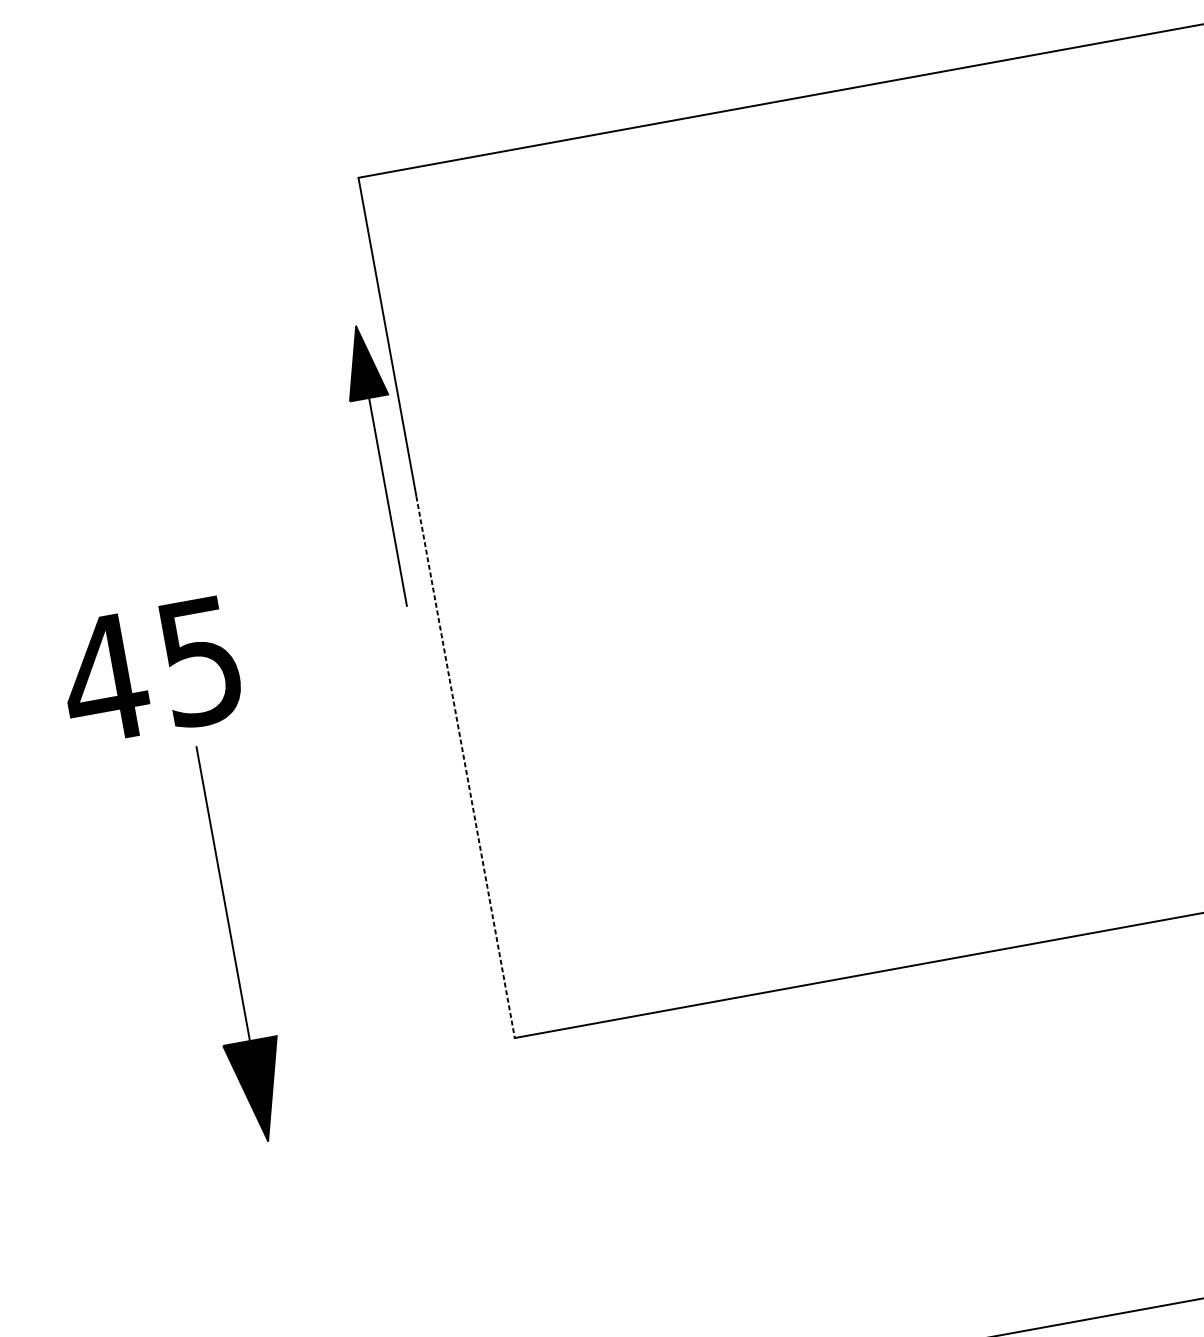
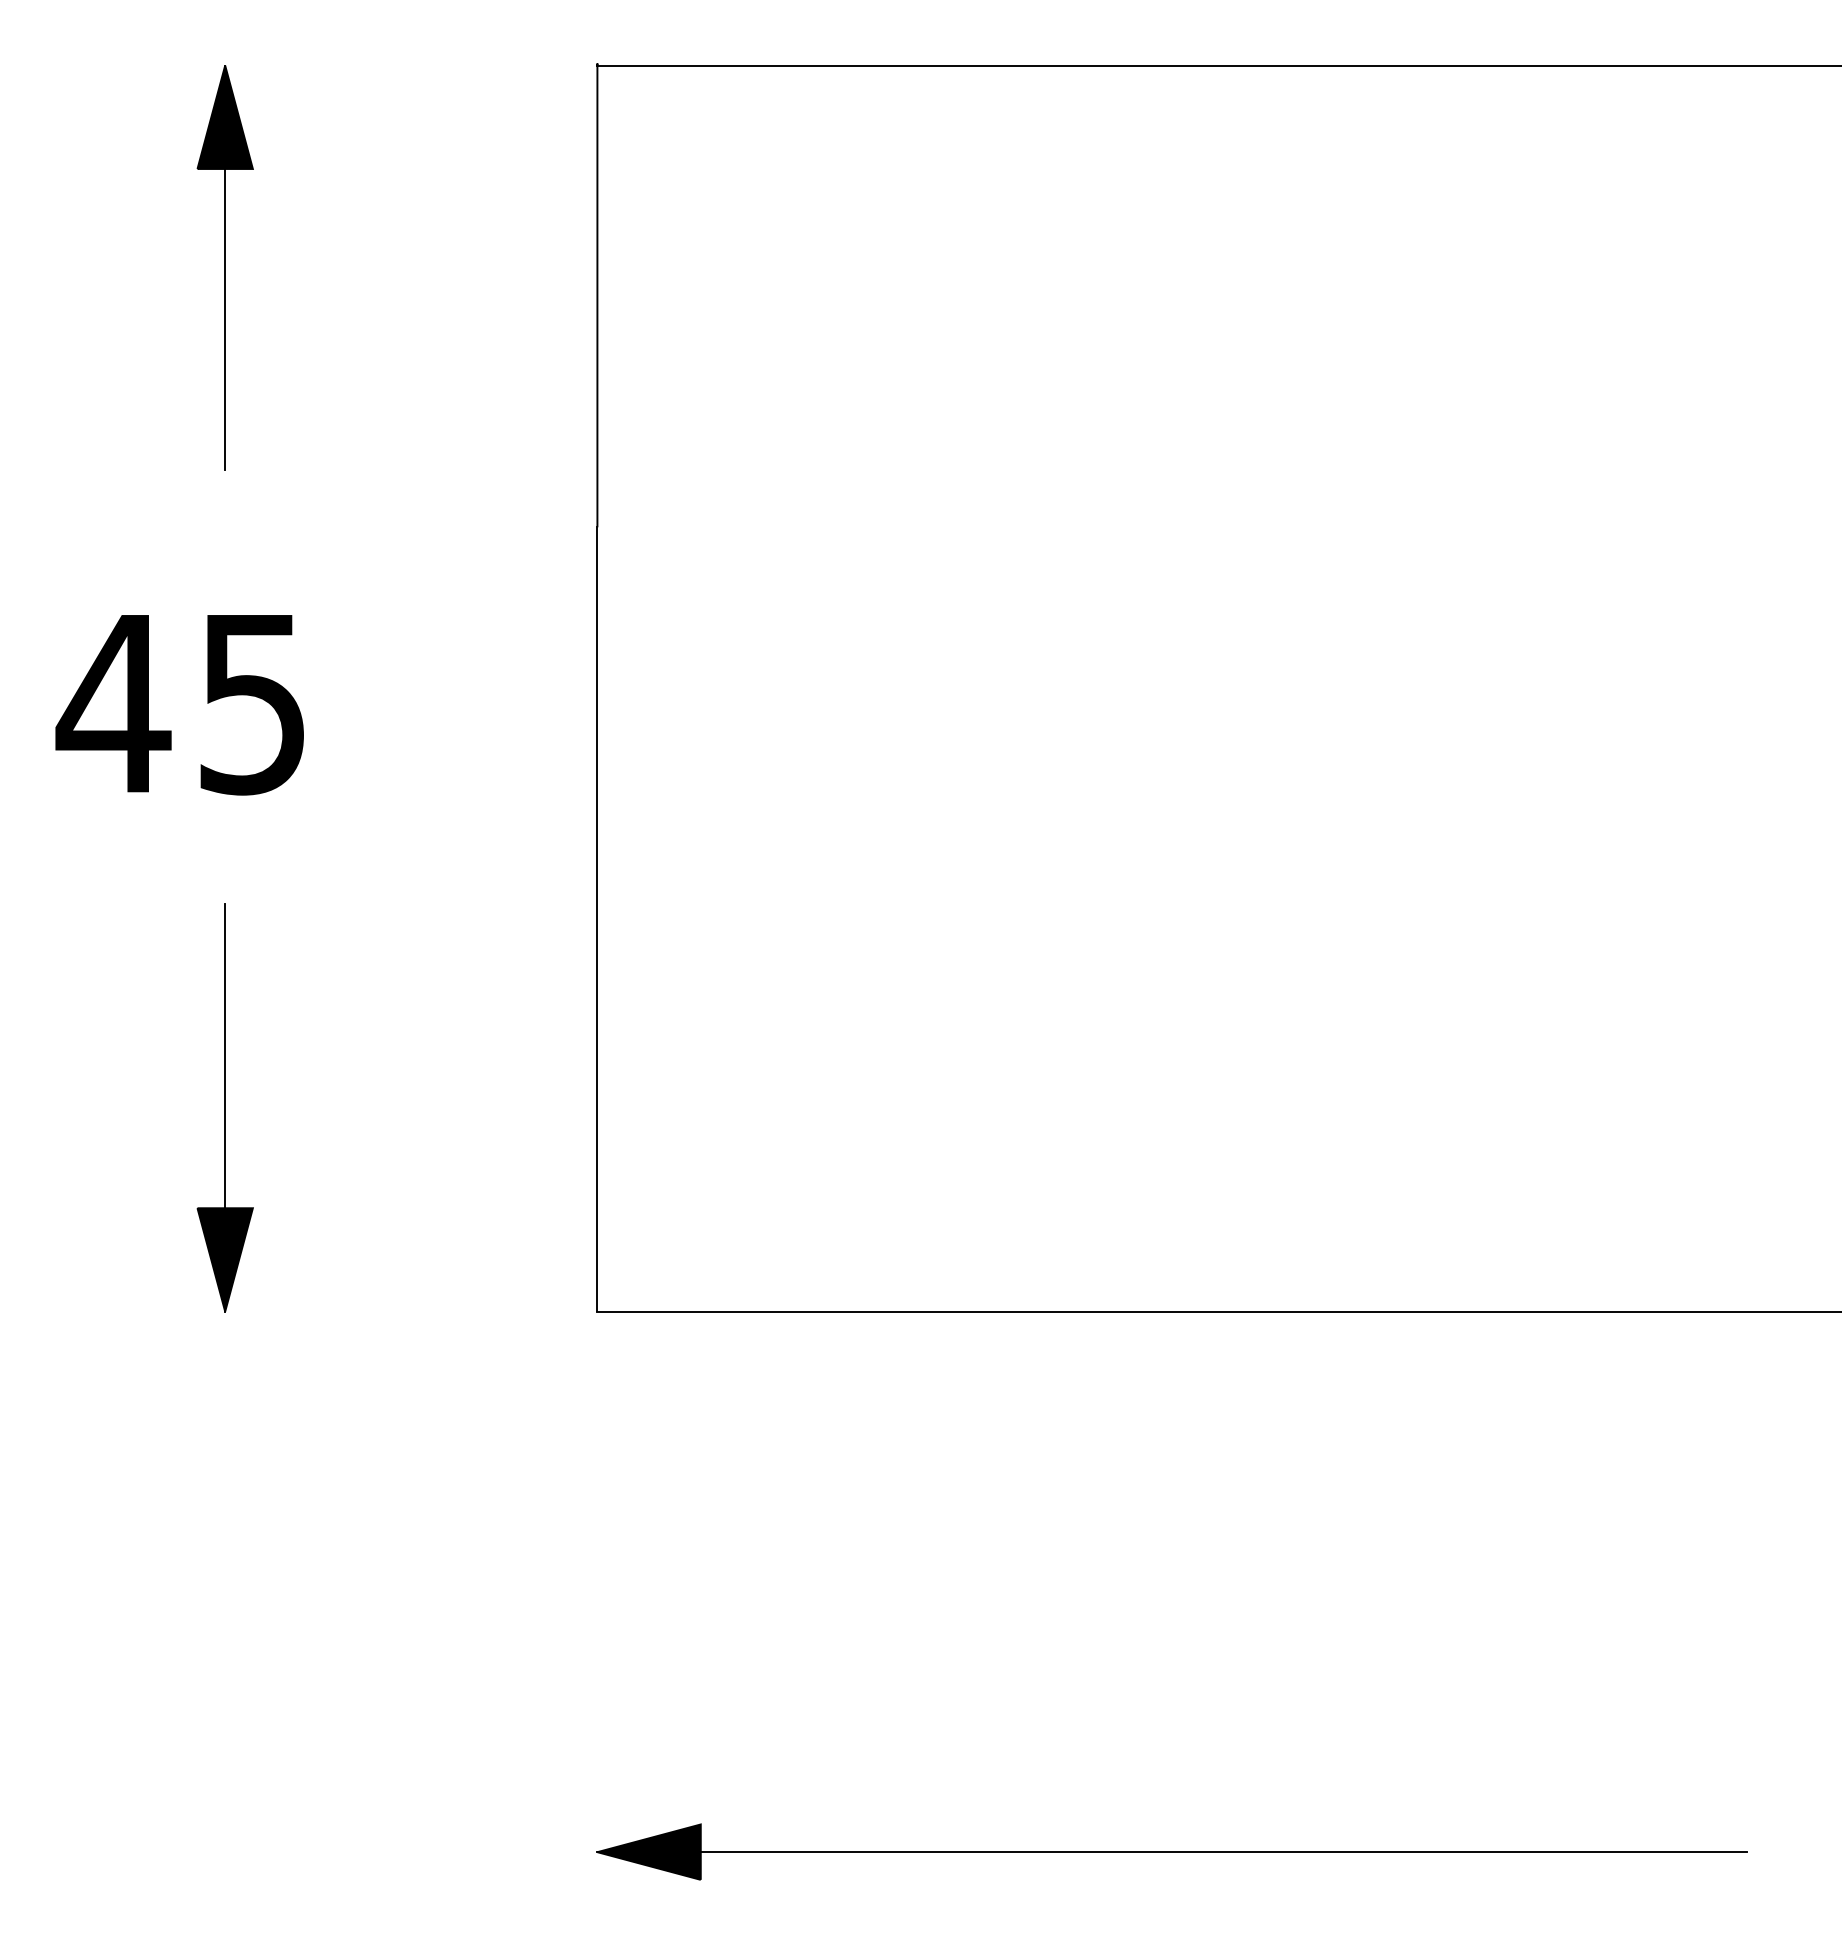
part: (380, 466) -> (224, 267), moved
line: (465, 767) -> (597, 919), dashed -> solid
part: (231, 943) -> (224, 1107), size x0.71

